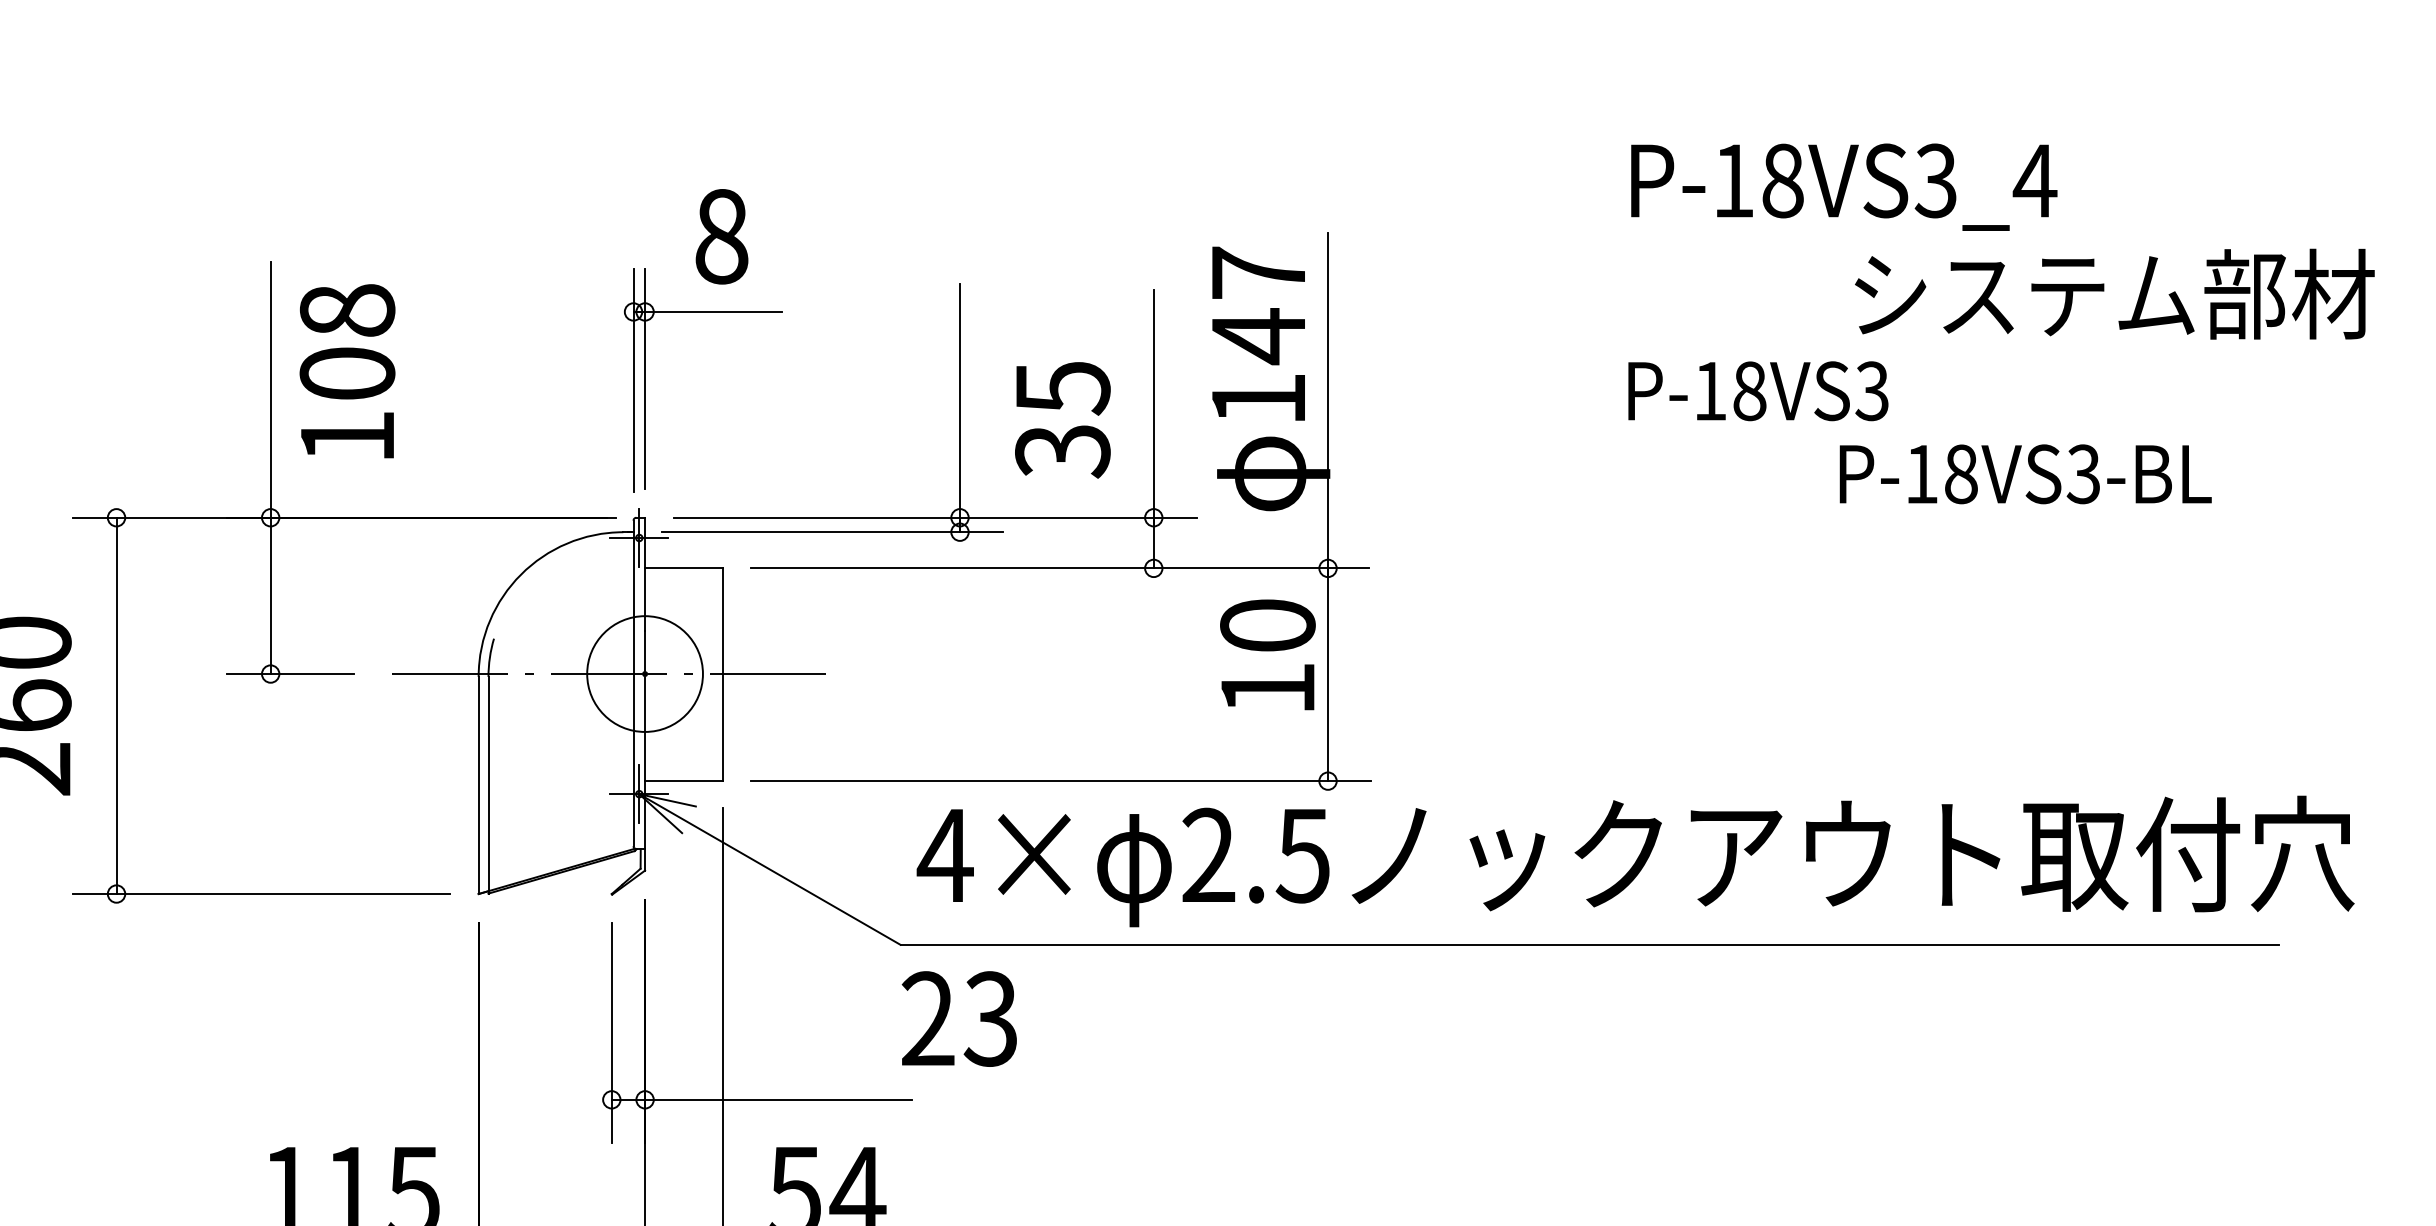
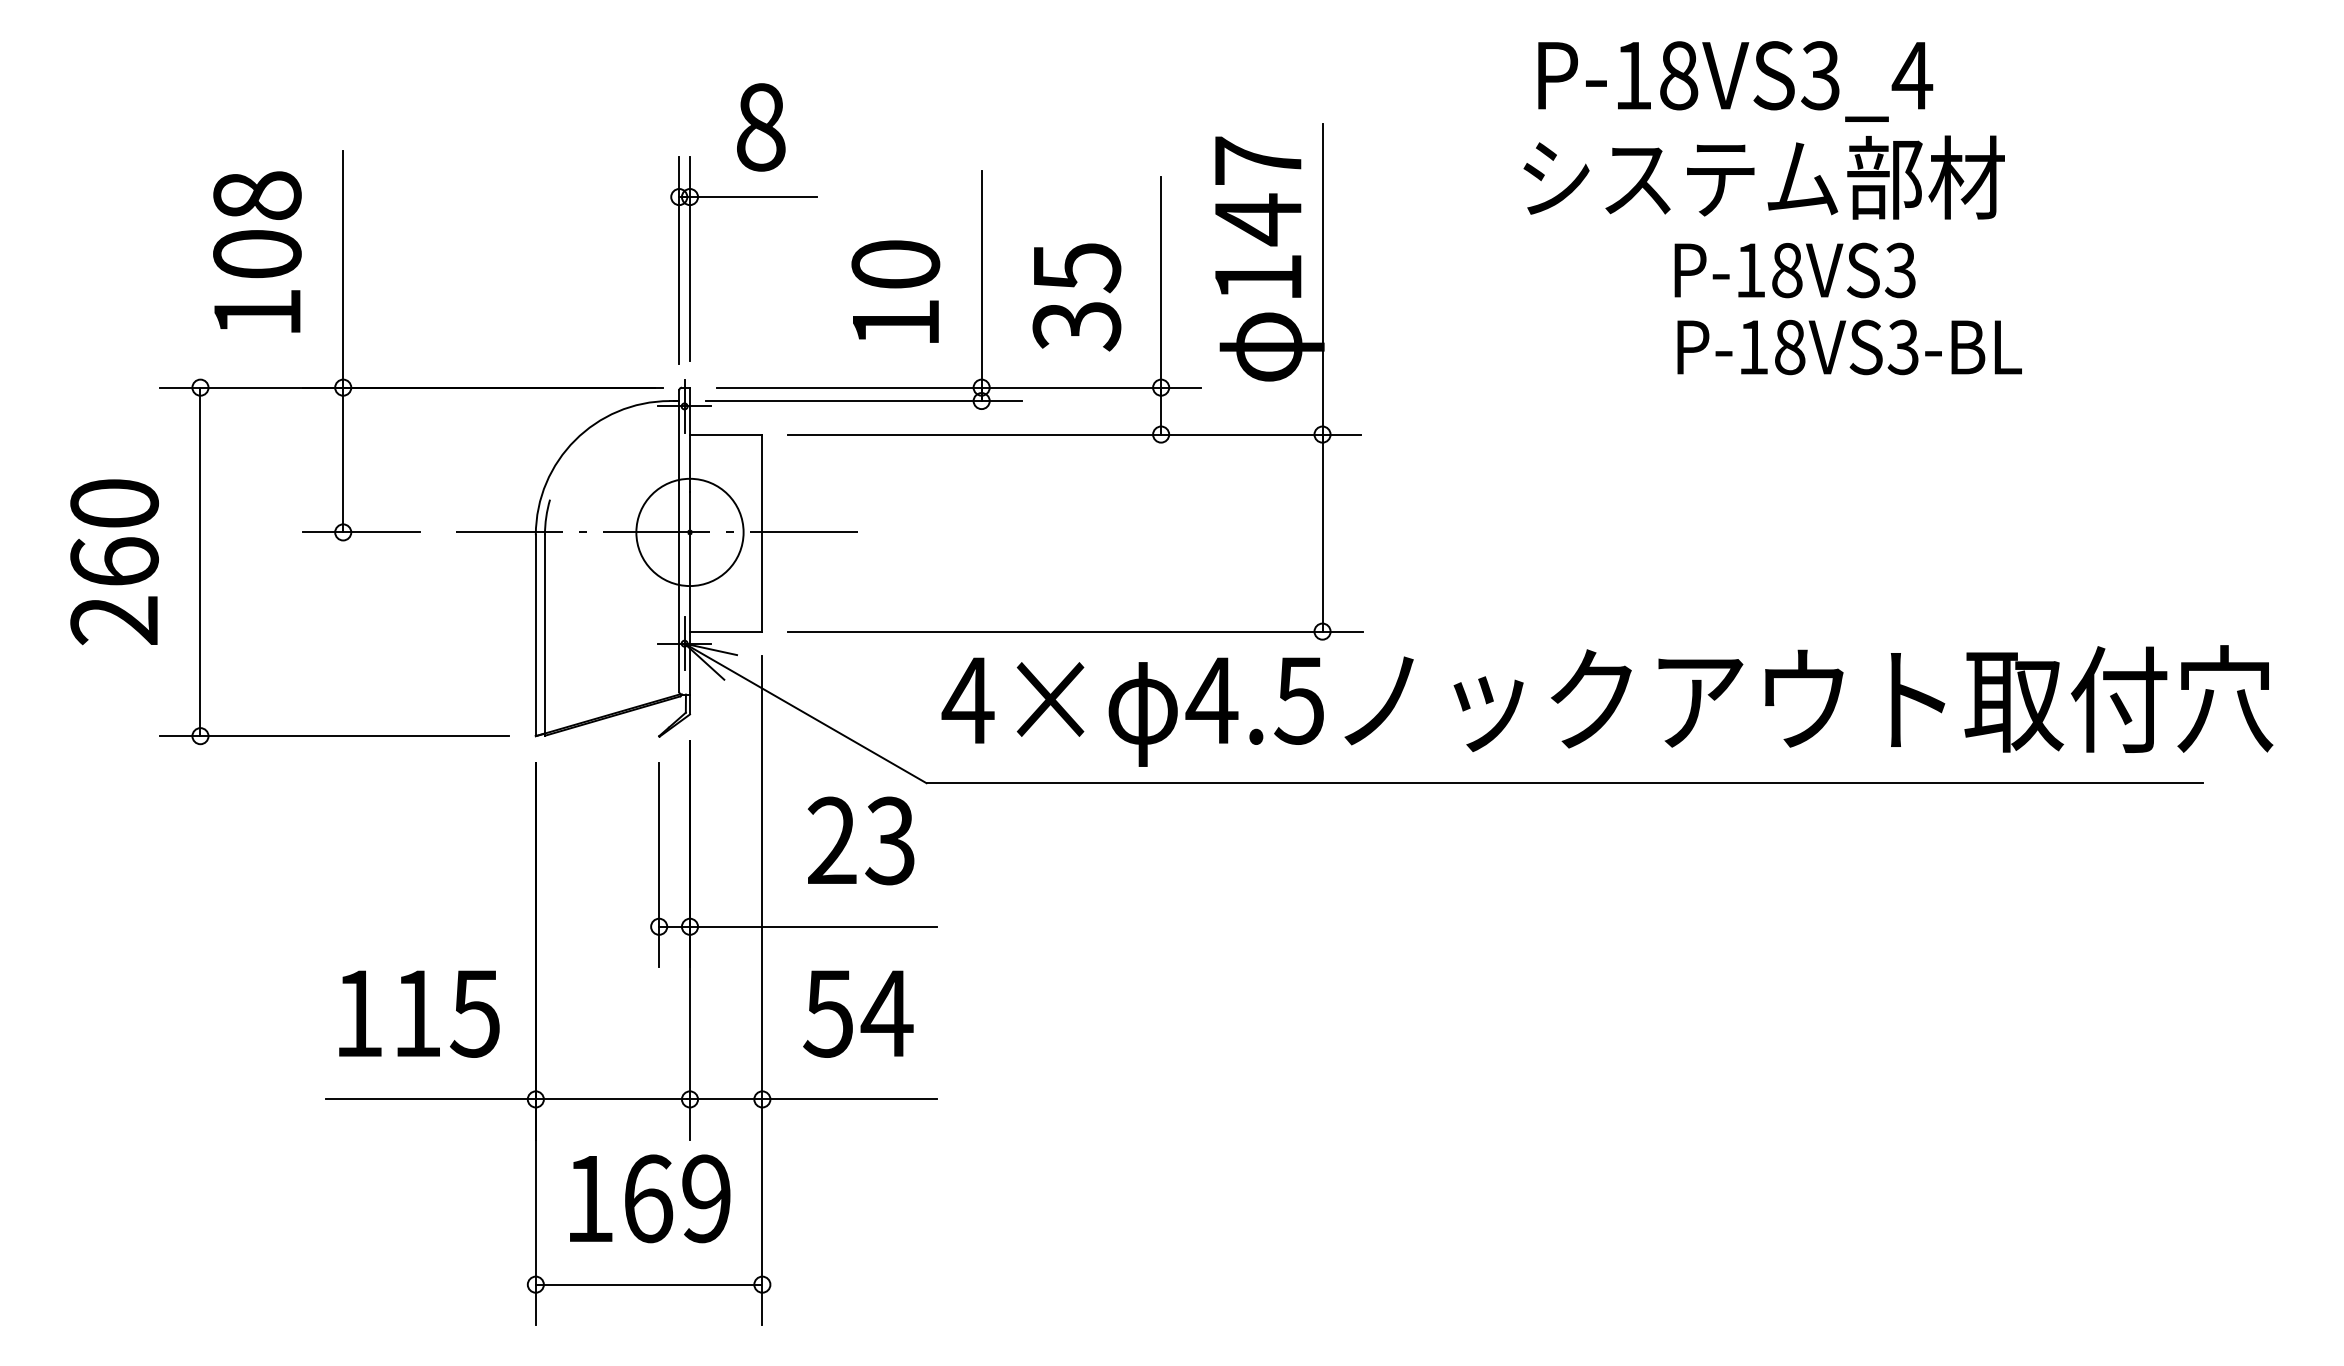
text: (1844, 187) -> (1735, 81), moved
text: (2114, 294) -> (1763, 177), moved
text: (347, 370) -> (257, 251), moved
text: (1757, 391) -> (1794, 270), moved
text: (2025, 474) -> (1849, 347), moved
text: (1267, 654) -> (895, 291), moved
text: (1208, 854) -> (1211, 699), 2.5 -> 4.5
text: (958, 1018) -> (860, 840), moved

